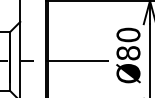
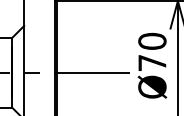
text: (128, 53) -> (152, 63), Ø80 -> Ø70

